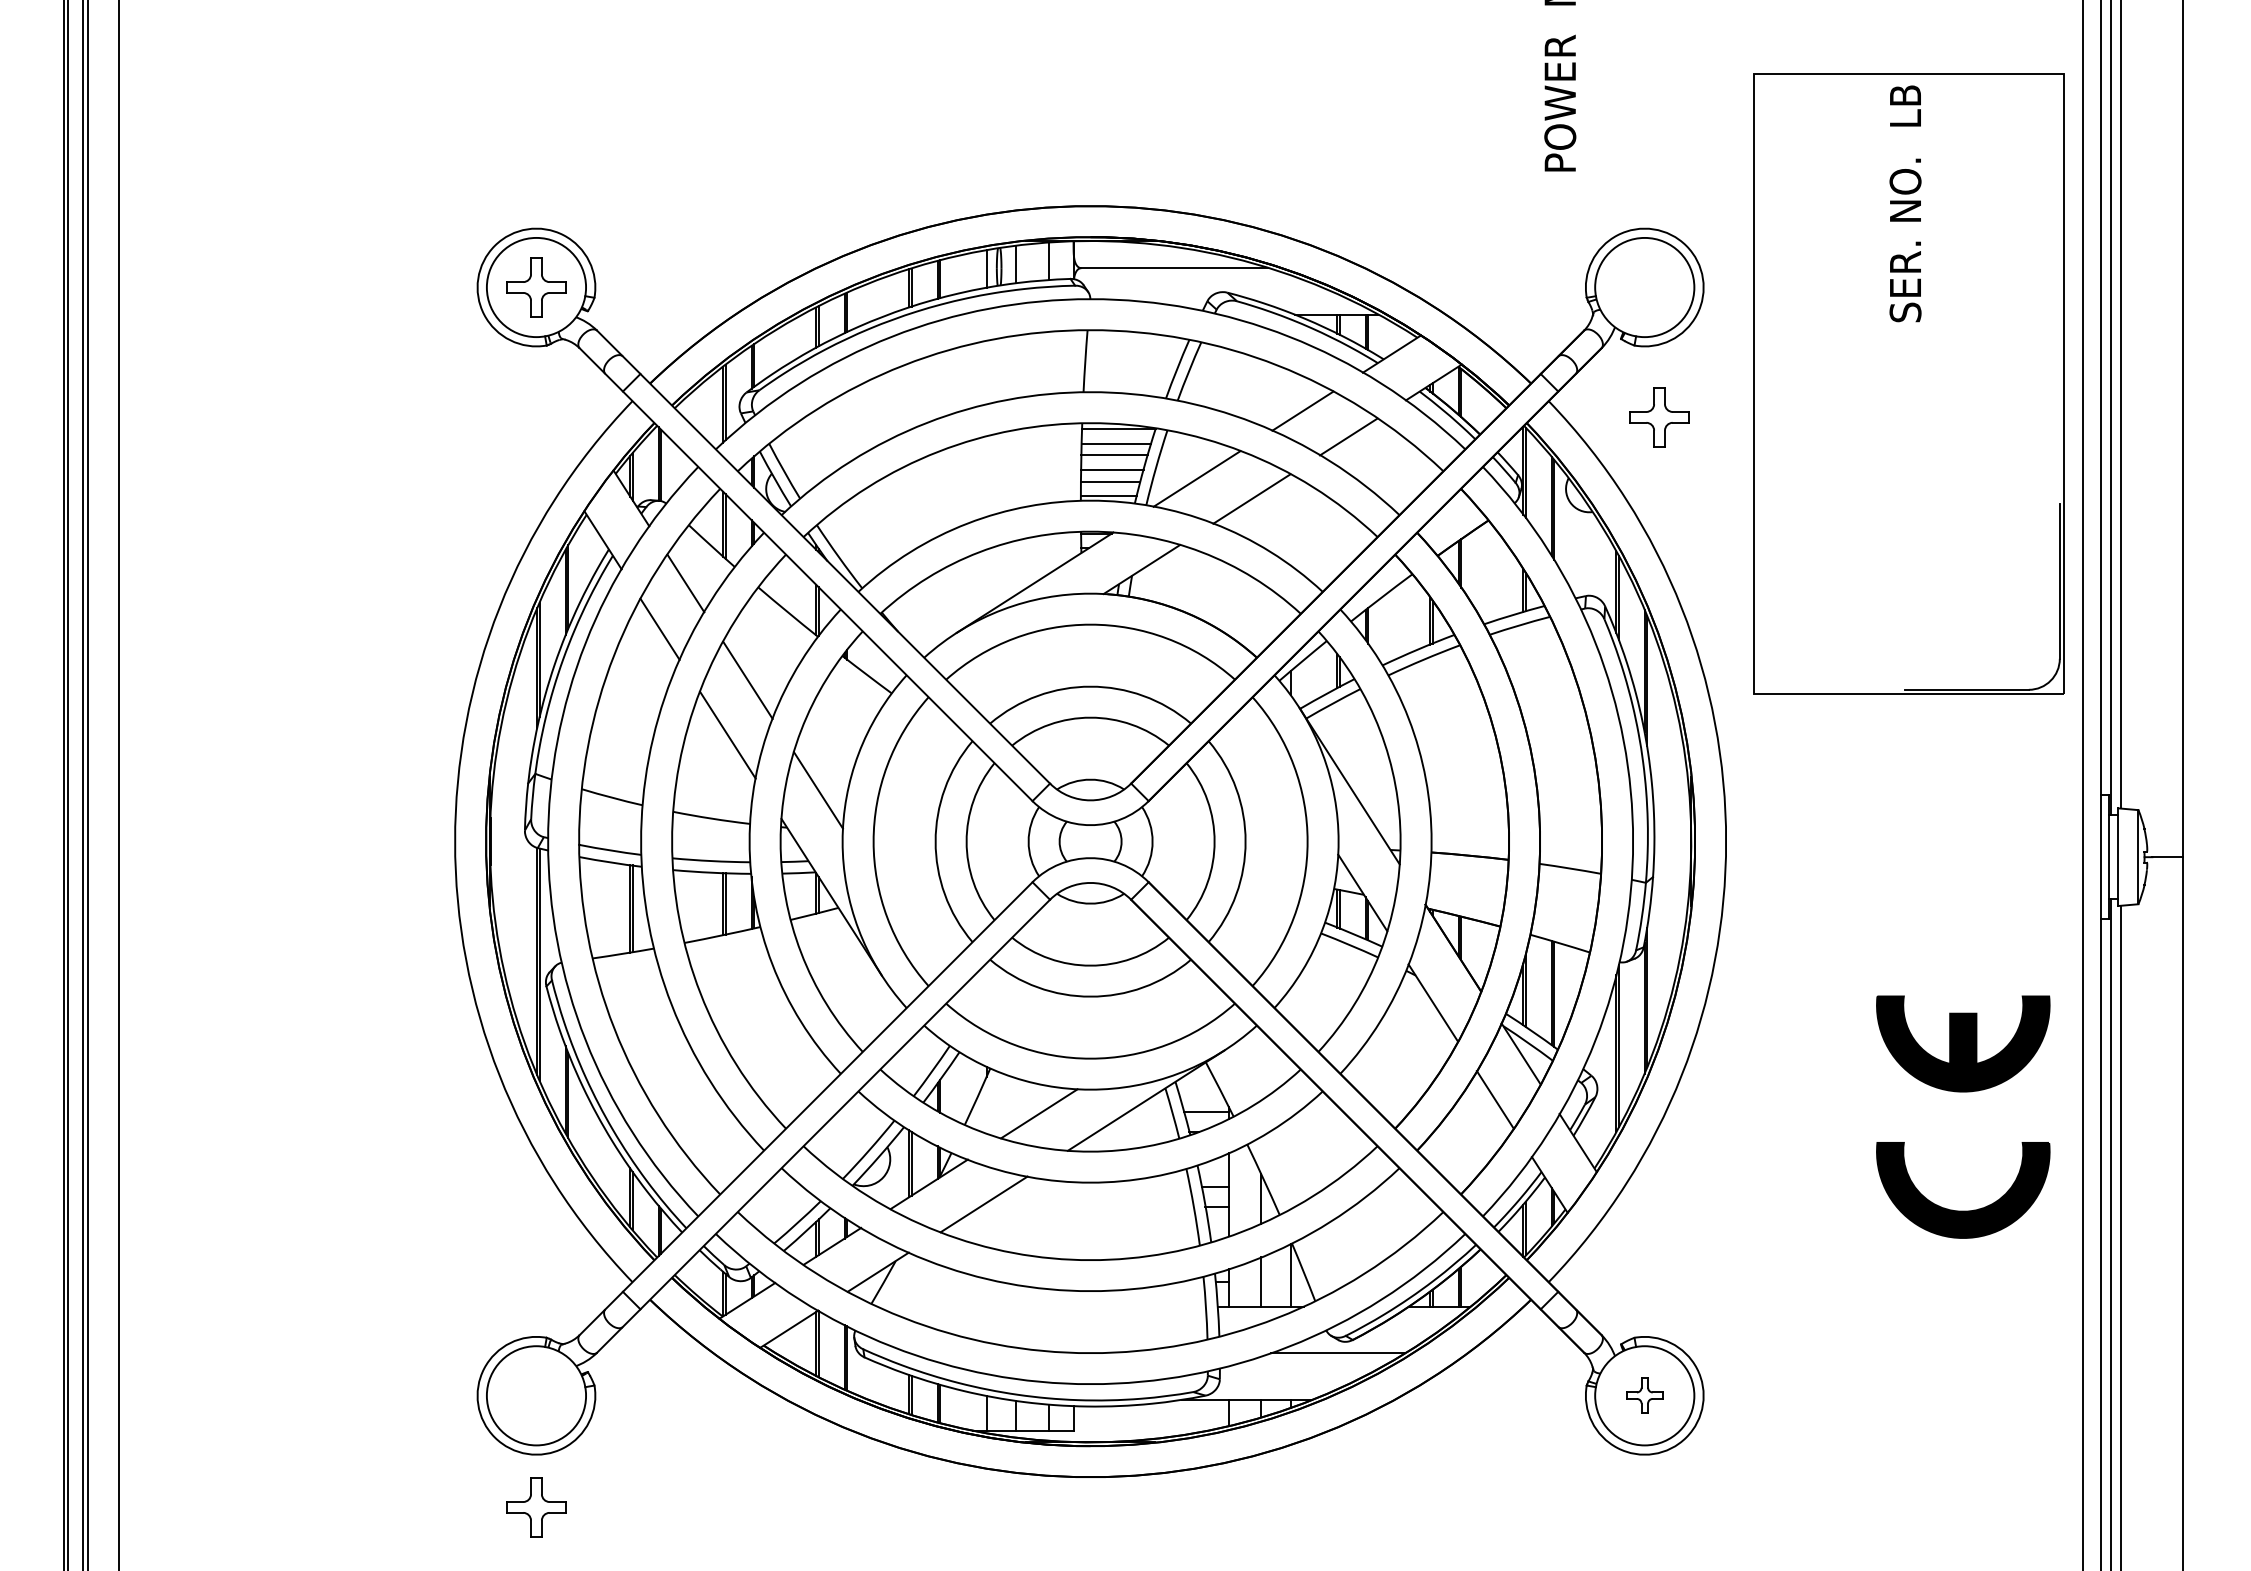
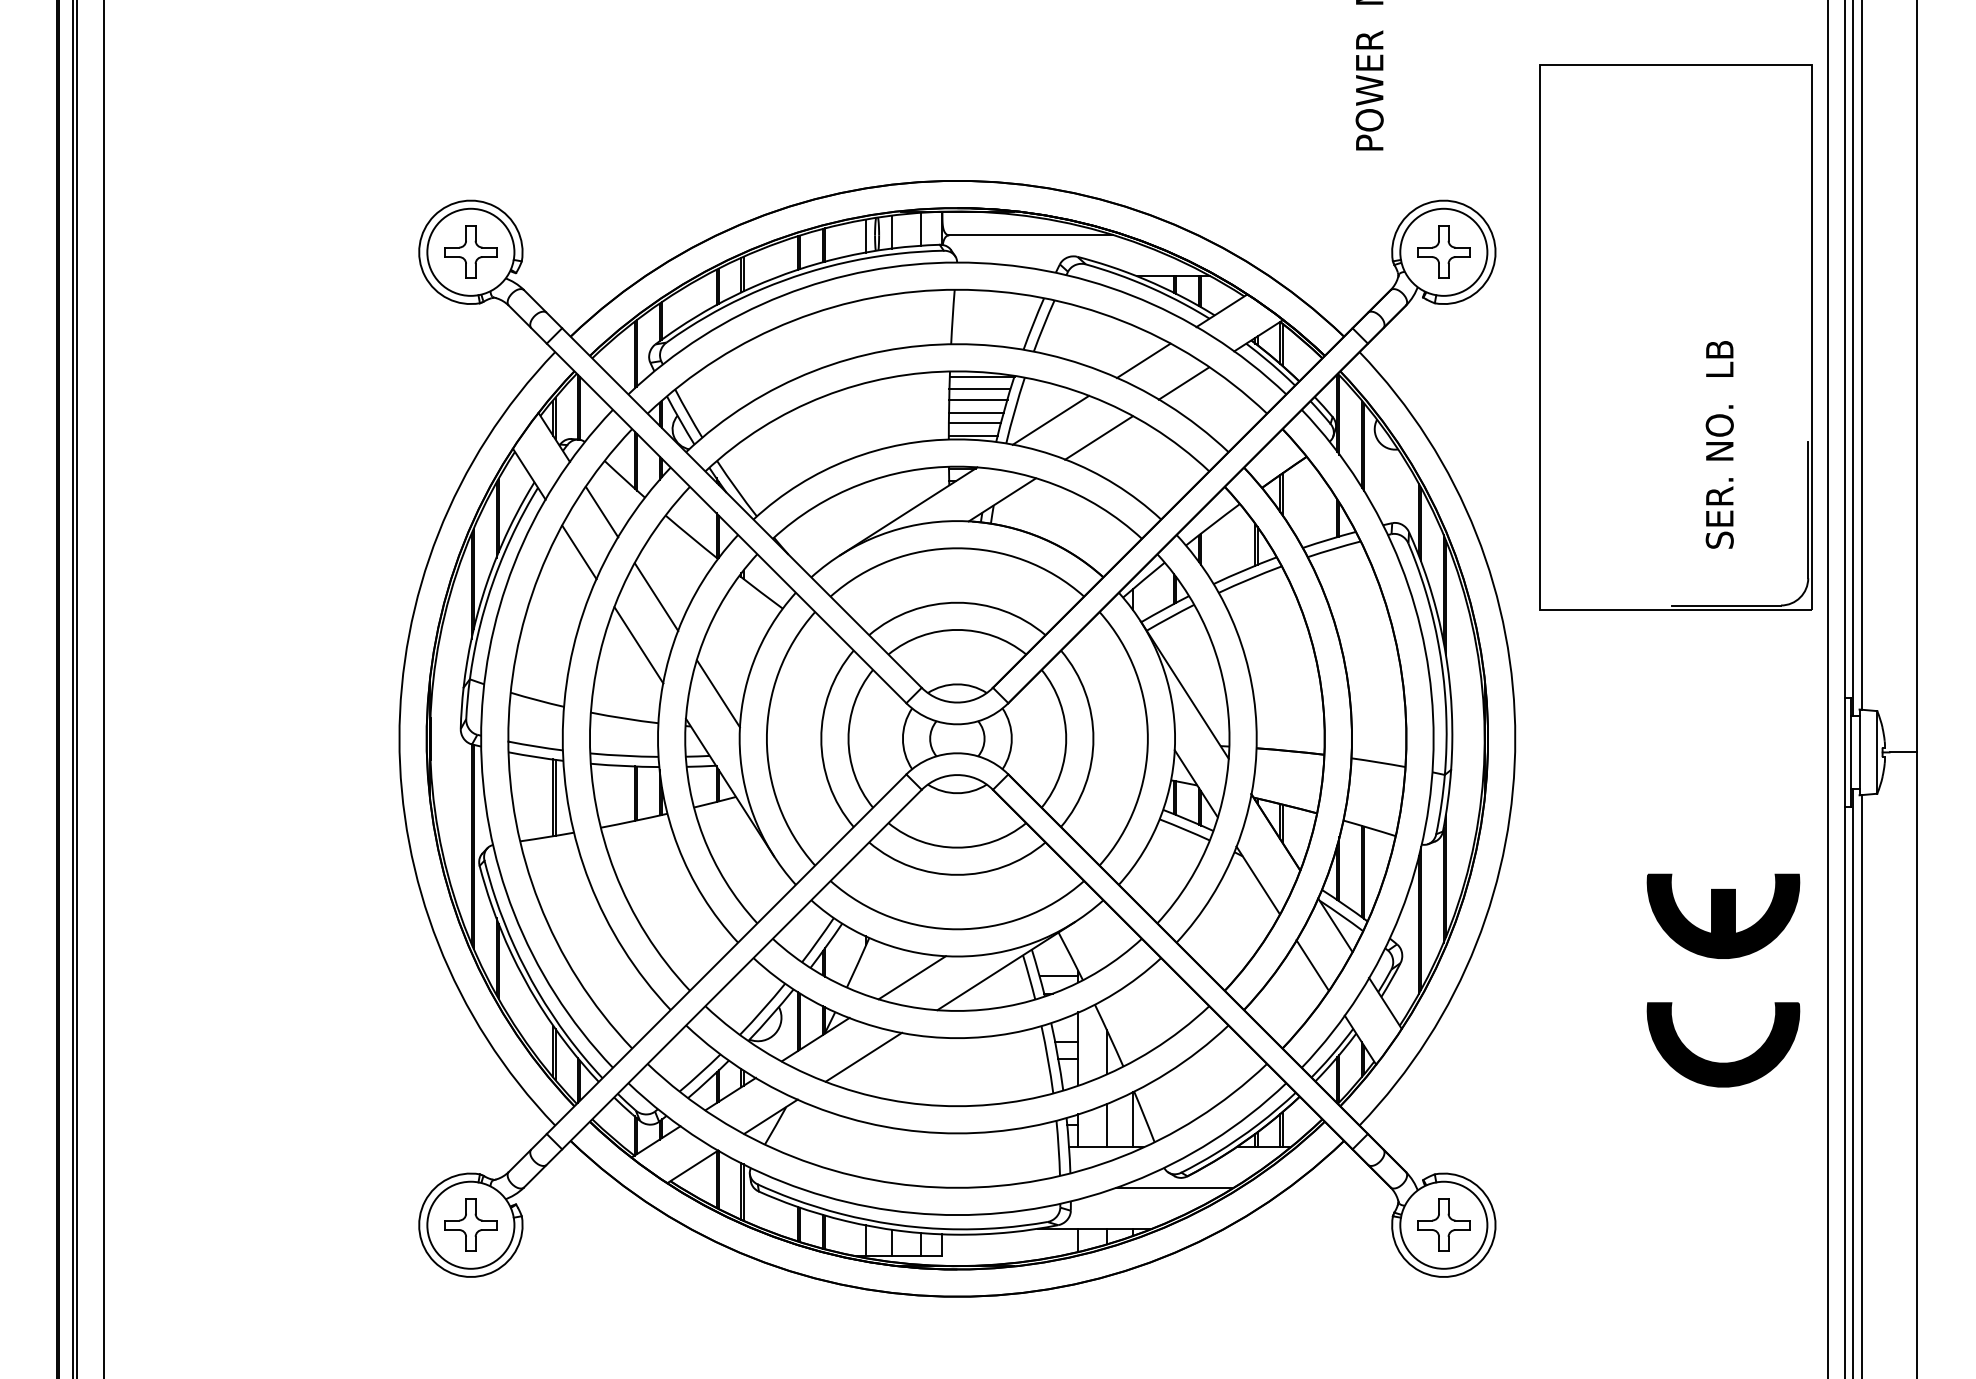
text: (1905, 203) -> (1719, 444), moved
part: (1659, 416) -> (1443, 251), moved
part: (1644, 1394) -> (1443, 1224), size x1.67
part: (536, 1506) -> (470, 1224), moved

